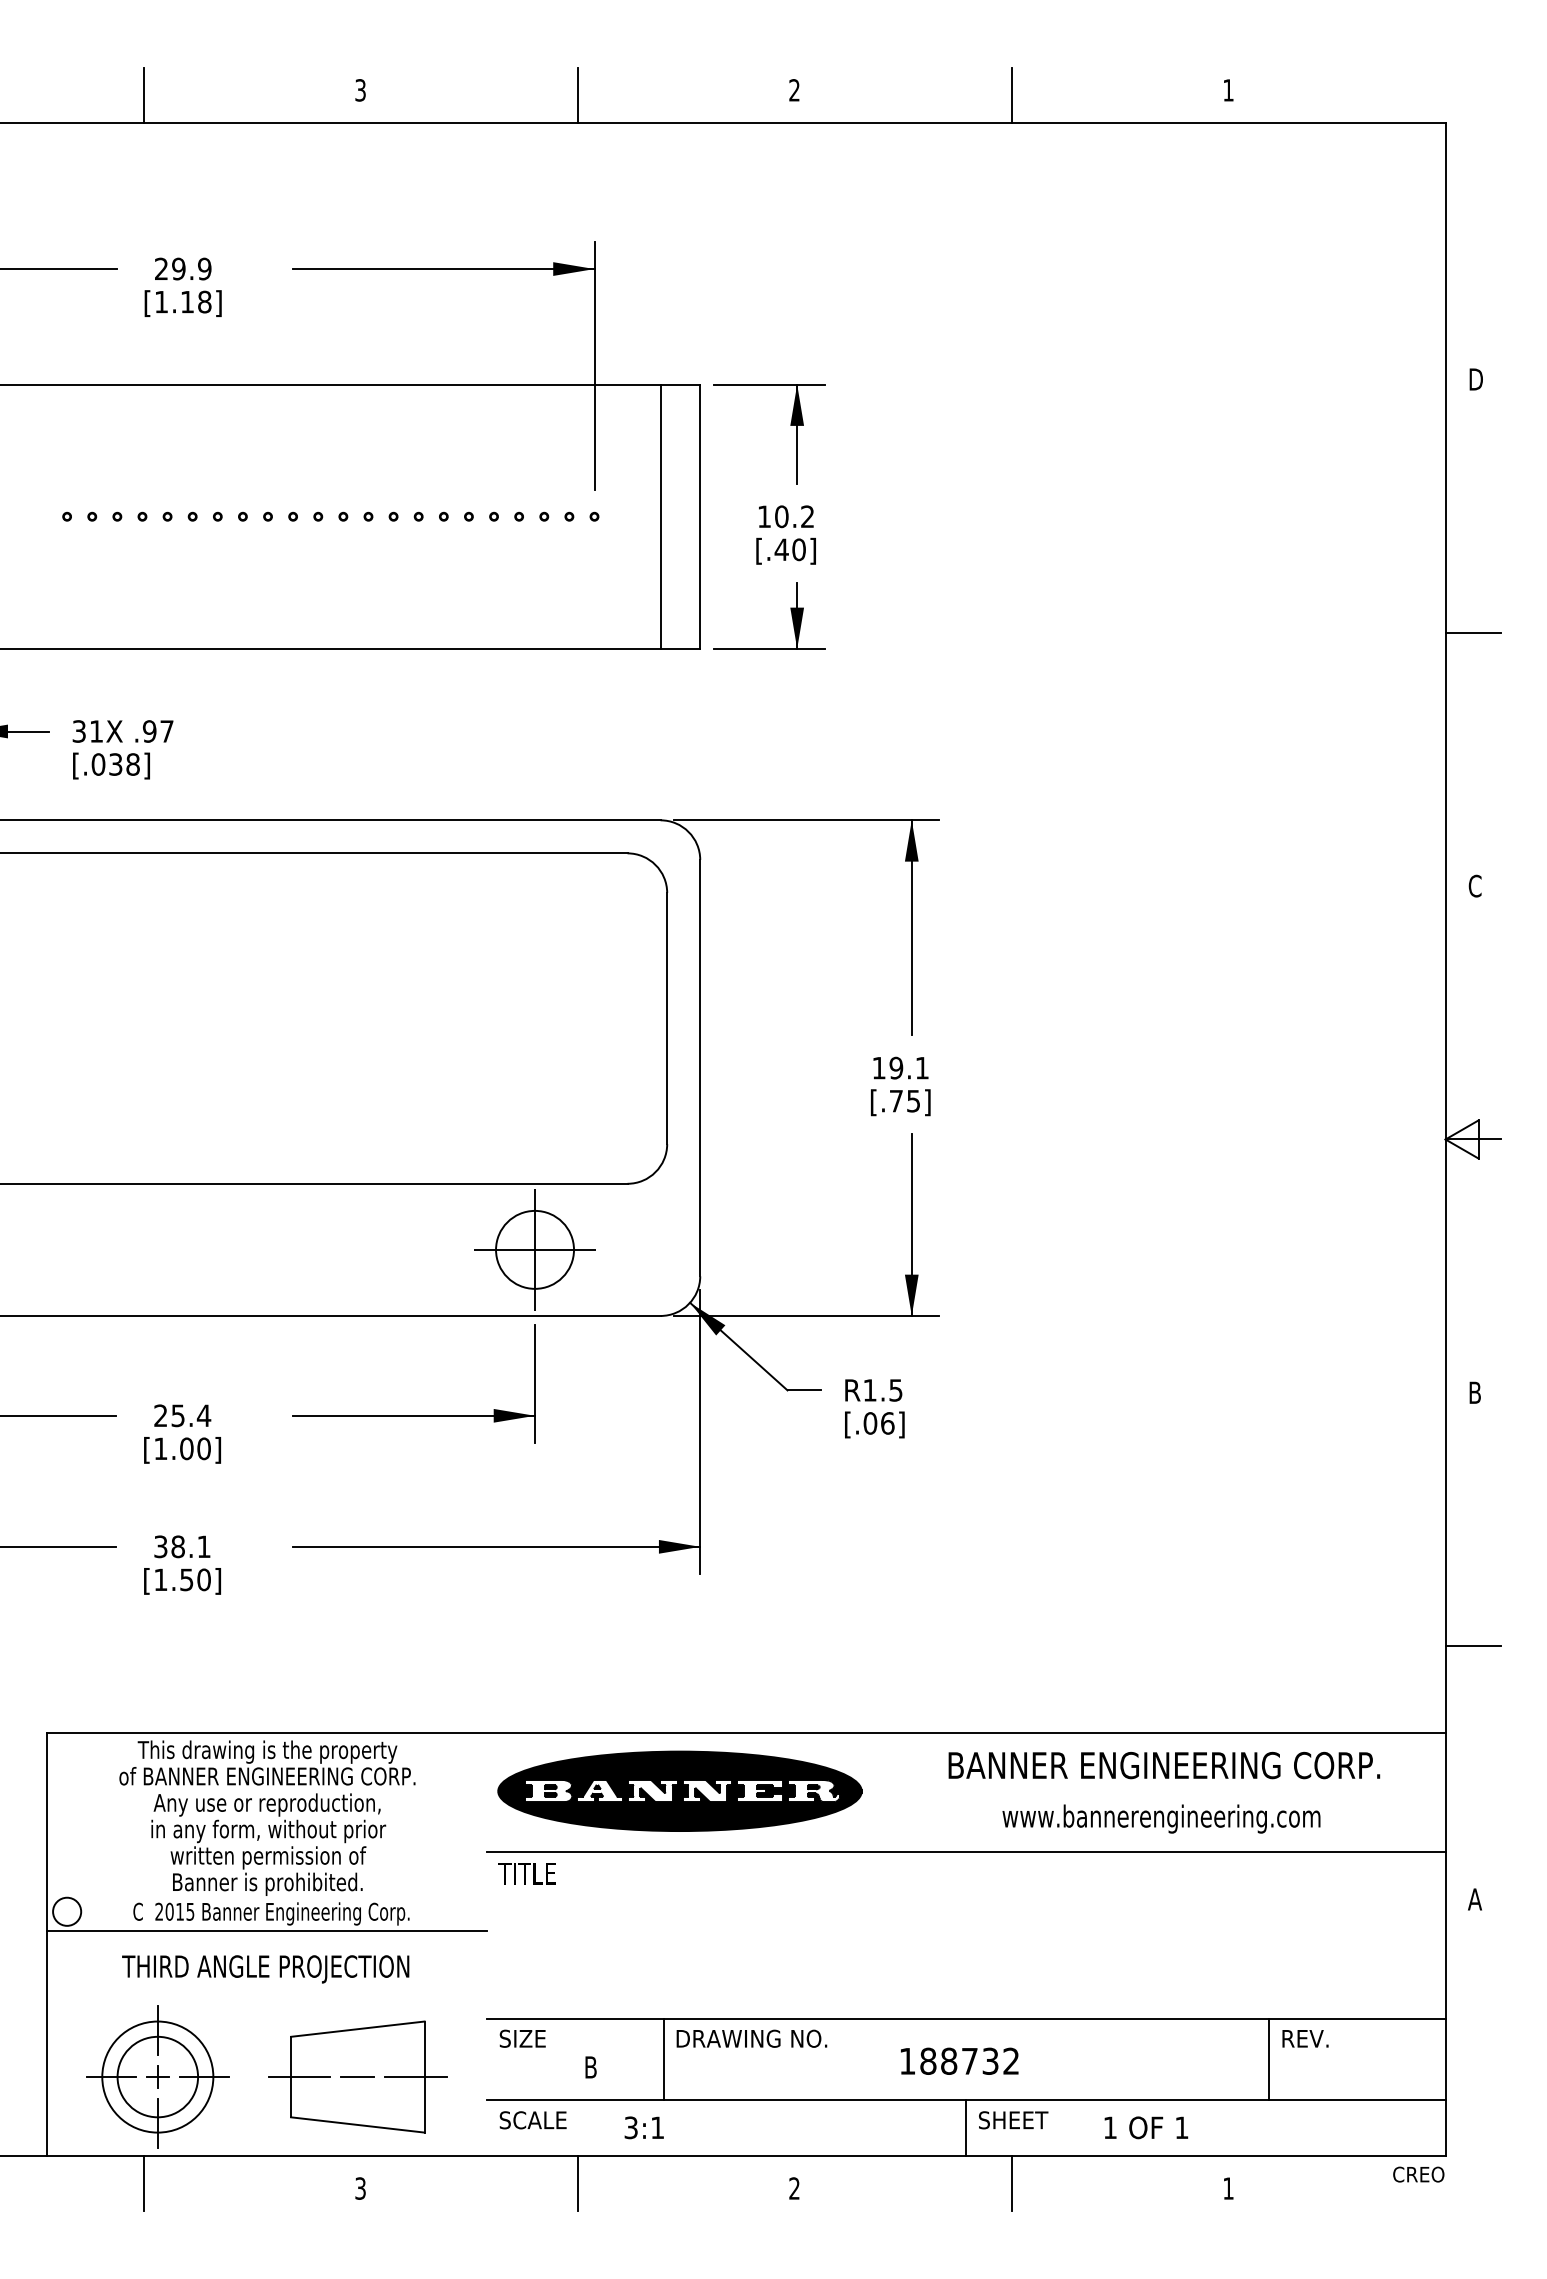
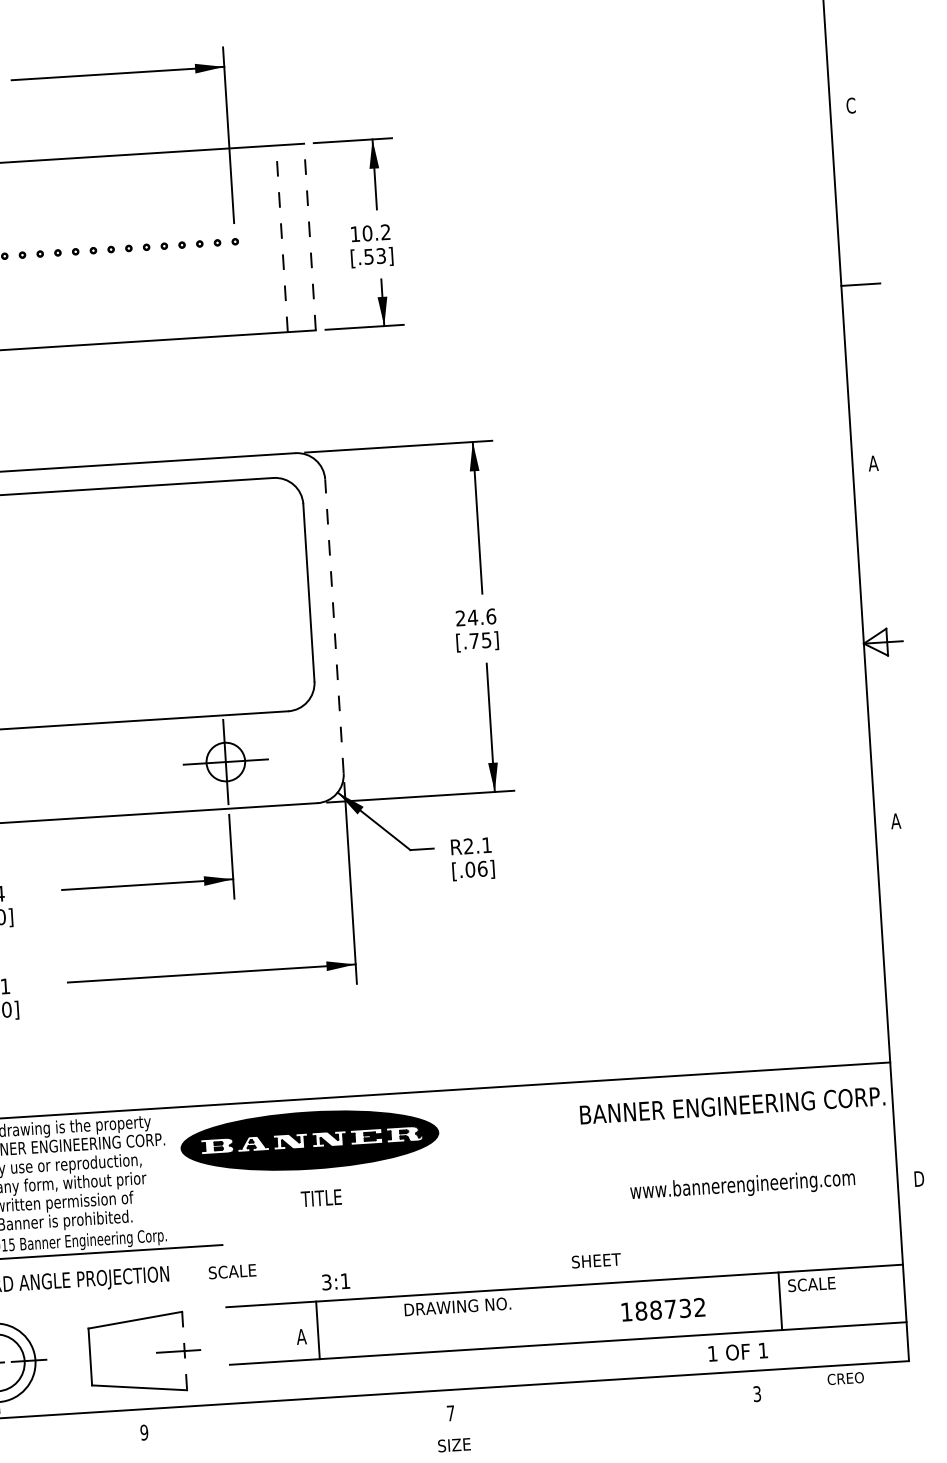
text: (1475, 379) -> (851, 105), D -> C
line: (660, 516) -> (281, 238), solid -> dashed
line: (700, 516) -> (310, 236), solid -> dashed
text: (789, 549) -> (374, 256), [.40] -> [.53]
text: (1475, 885) -> (873, 462), C -> A
line: (700, 1067) -> (334, 625), solid -> dashed
text: (900, 1067) -> (475, 617), 19.1 -> 24.6
circle: (535, 1249) -> (226, 761), size x0.7
text: (882, 1390) -> (477, 845), R1.5 -> R2.1
text: (1474, 1392) -> (895, 821), B -> A
line: (1472, 1646) -> (905, 1000), removed
text: (1164, 1765) -> (732, 1105), moved
part: (679, 1790) -> (309, 1140), moved
text: (1161, 1818) -> (742, 1185), moved
line: (966, 1851) -> (557, 1167), removed
text: (526, 1873) -> (320, 1198), moved
text: (1475, 1899) -> (918, 1178), A -> D
text: (522, 2038) -> (454, 1444), moved
text: (751, 2038) -> (457, 1306), moved
text: (1314, 2038) -> (811, 1284), REV. -> SCALE
line: (663, 2059) -> (317, 1330), moved
text: (959, 2060) -> (663, 1309), moved
text: (590, 2067) -> (301, 1336), B -> A
line: (299, 2077) -> (96, 1356), removed
line: (357, 2077) -> (137, 1354), removed
line: (424, 2077) -> (184, 1351), solid -> dashed
text: (532, 2120) -> (232, 1271), moved
text: (1013, 2120) -> (596, 1260), moved
text: (643, 2127) -> (335, 1281), moved
line: (966, 2127) -> (569, 1362), removed
text: (1146, 2127) -> (738, 1351), moved
text: (1418, 2174) -> (845, 1378), moved
line: (577, 2182) -> (297, 1418), removed
line: (1011, 2182) -> (603, 1399), removed
text: (360, 2188) -> (144, 1432), 3 -> 9
text: (794, 2188) -> (450, 1413), 2 -> 7
text: (1228, 2188) -> (757, 1394), 1 -> 3

